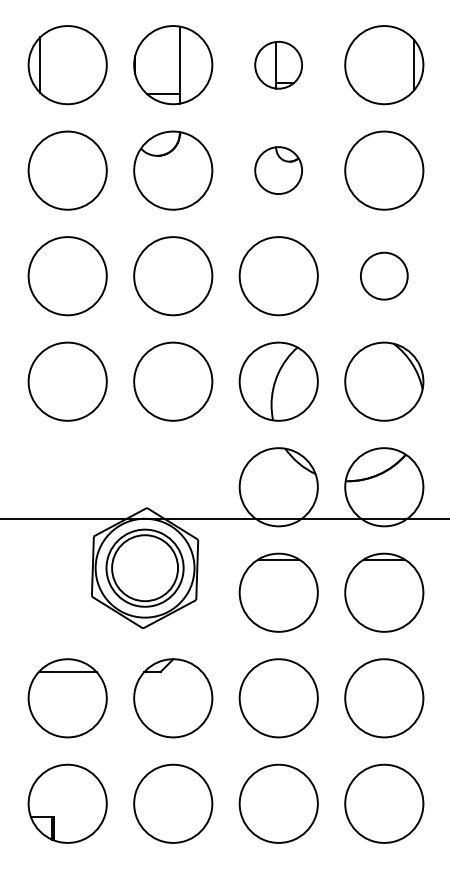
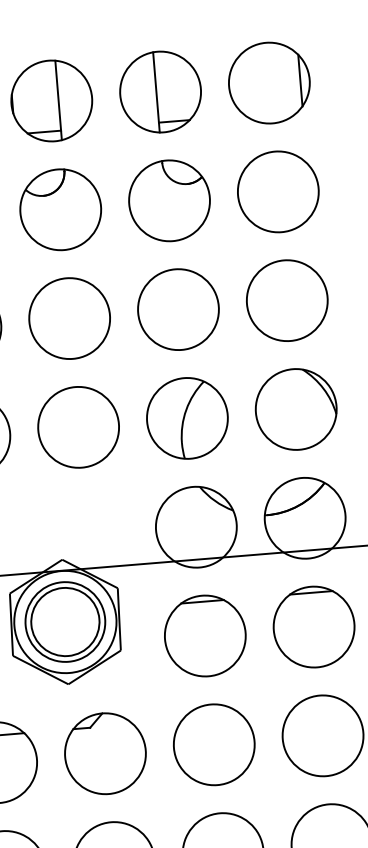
part: (278, 65) -> (160, 92), size x1.67
part: (278, 170) -> (169, 200), size x1.67
circle: (384, 276) -> (287, 301), size x1.67

